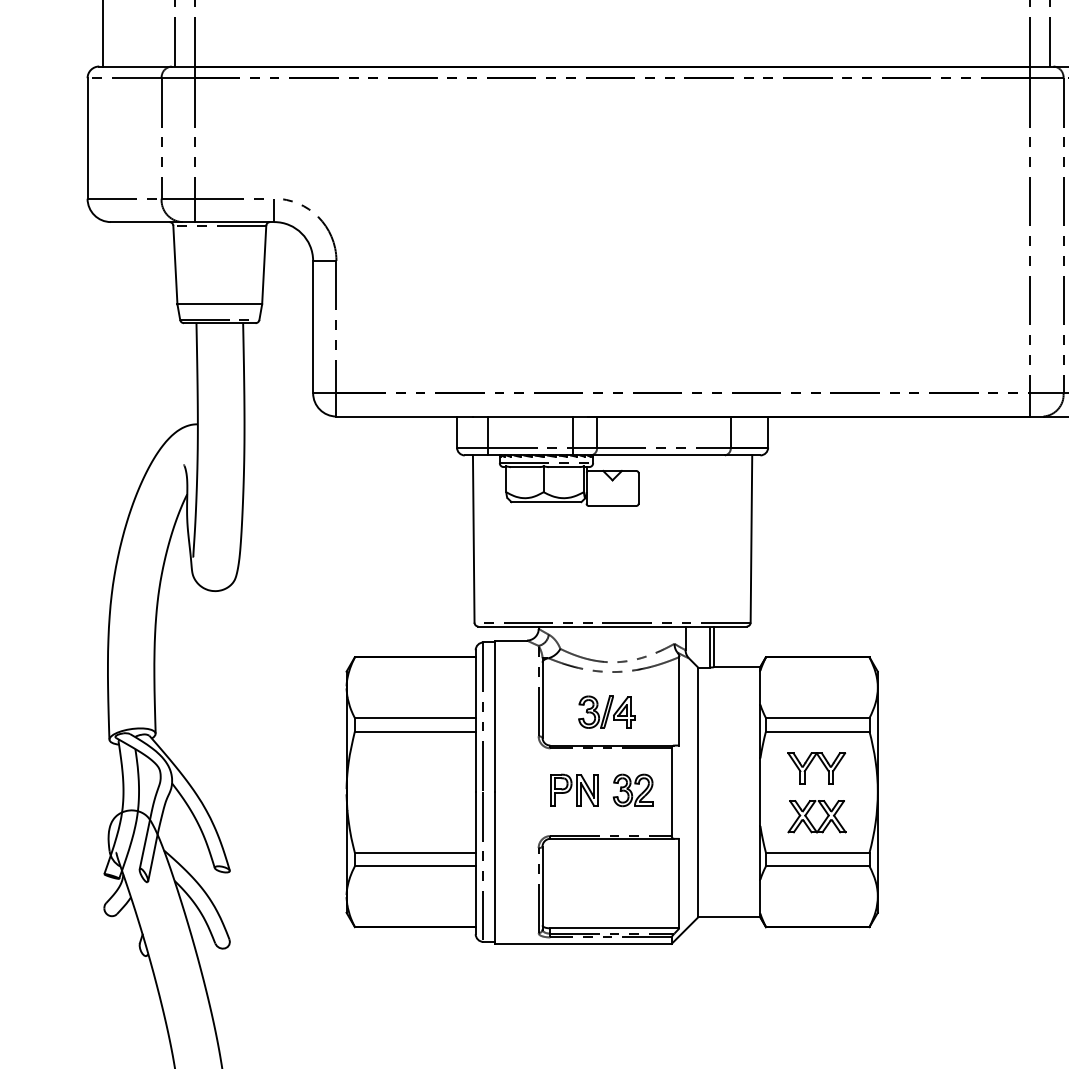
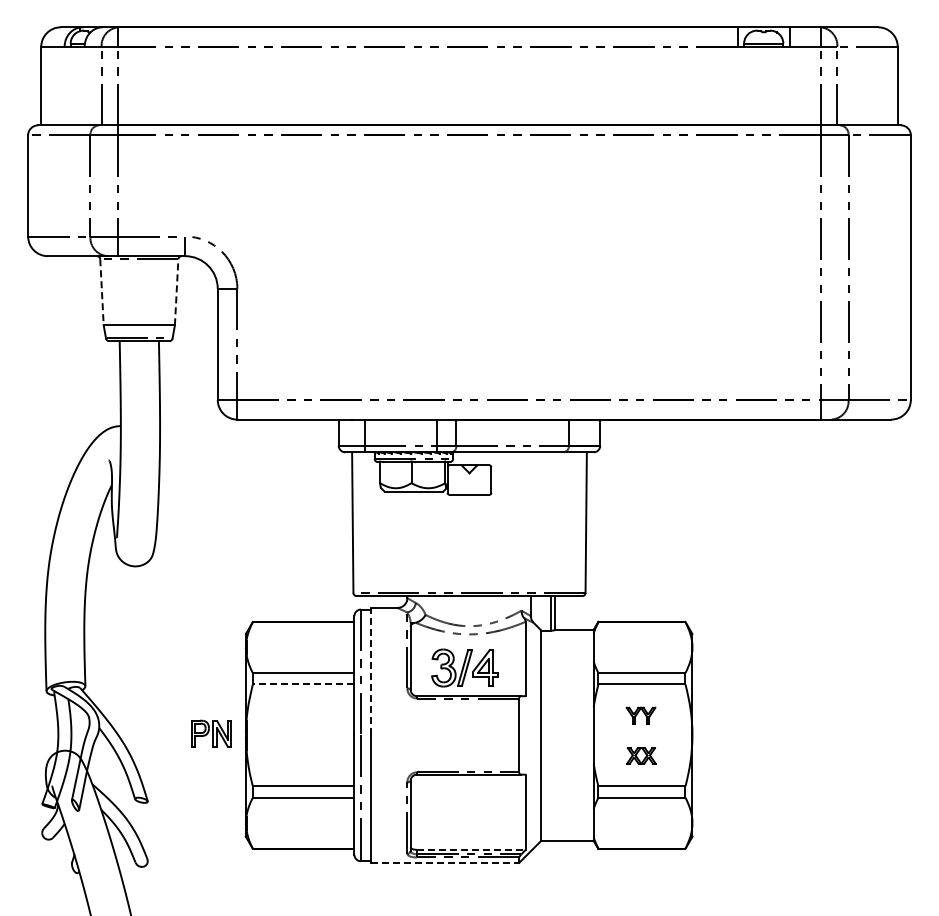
line: (264, 264) -> (176, 291), solid -> dashed
line: (176, 265) -> (102, 292), solid -> dashed
part: (606, 712) -> (464, 668), size x1.4
line: (494, 716) -> (370, 671), solid -> dashed
line: (415, 731) -> (303, 684), solid -> dashed
part: (816, 768) -> (640, 715), size x0.6
part: (574, 789) -> (211, 733), moved
part: (632, 789) -> (486, 733), removed
part: (817, 816) -> (641, 755), size x0.6
line: (614, 927) -> (471, 849), solid -> dashed
line: (584, 943) -> (445, 862), solid -> dashed

